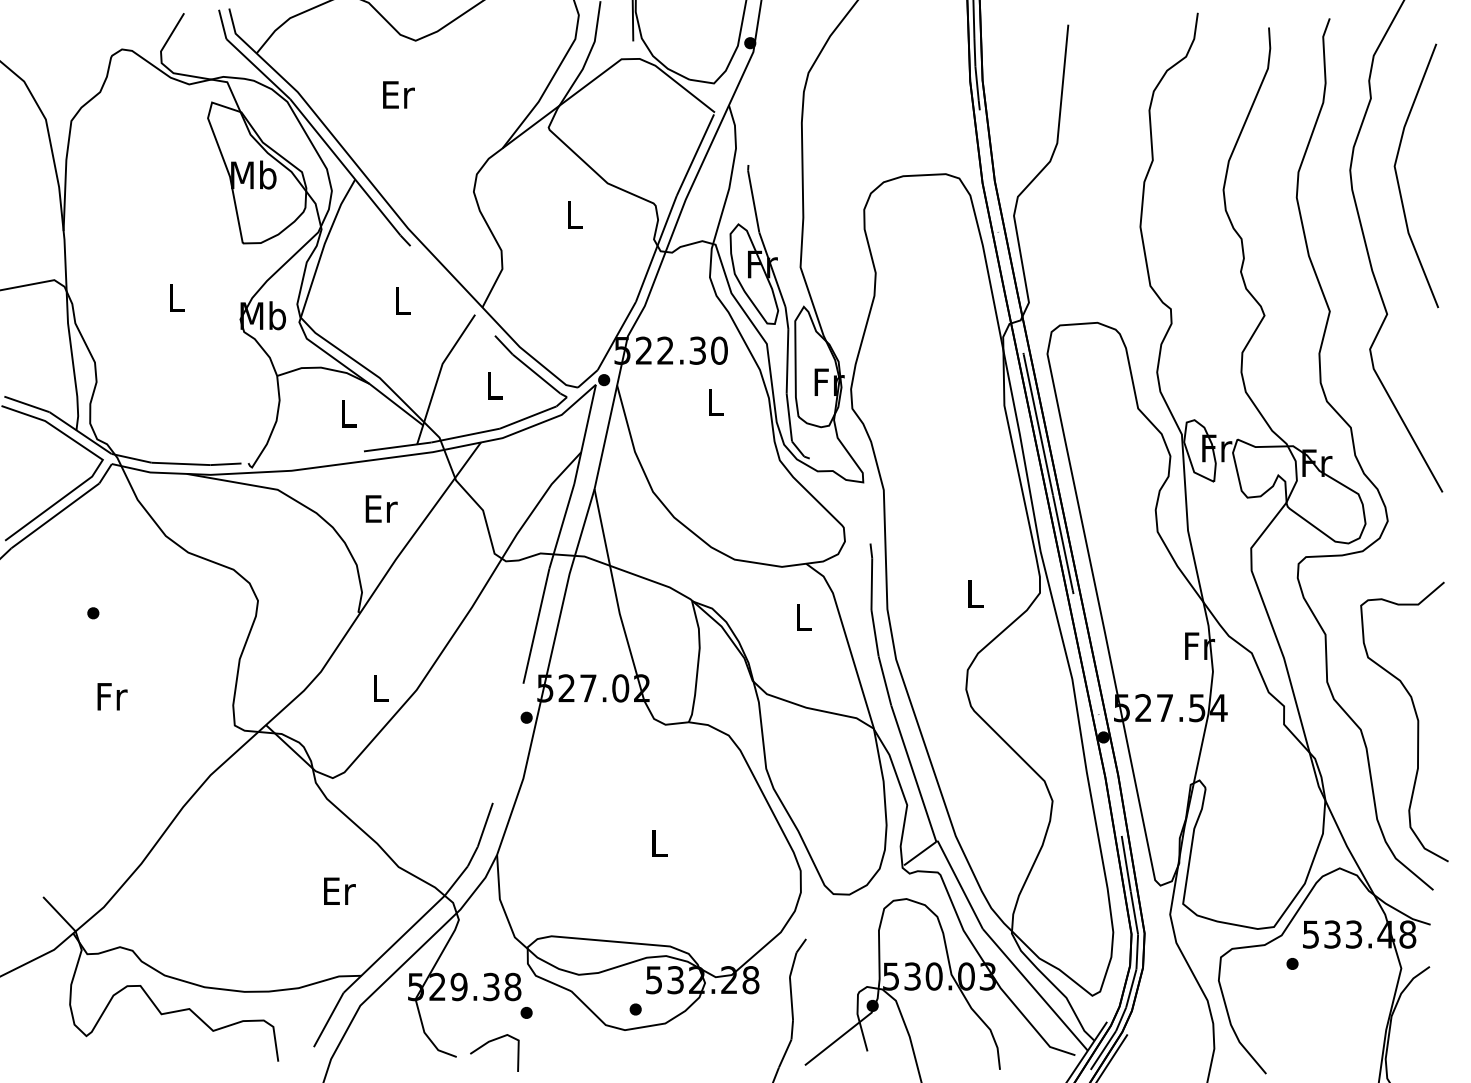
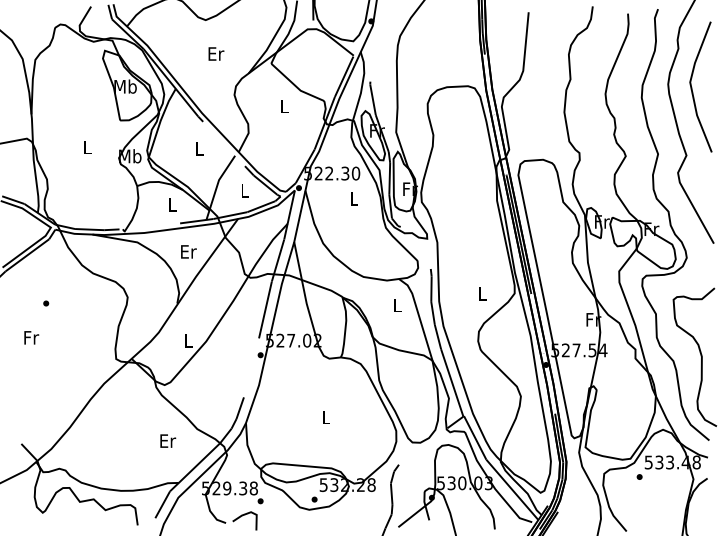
text: (399, 93) -> (216, 53), moved
text: (112, 696) -> (31, 337), moved

